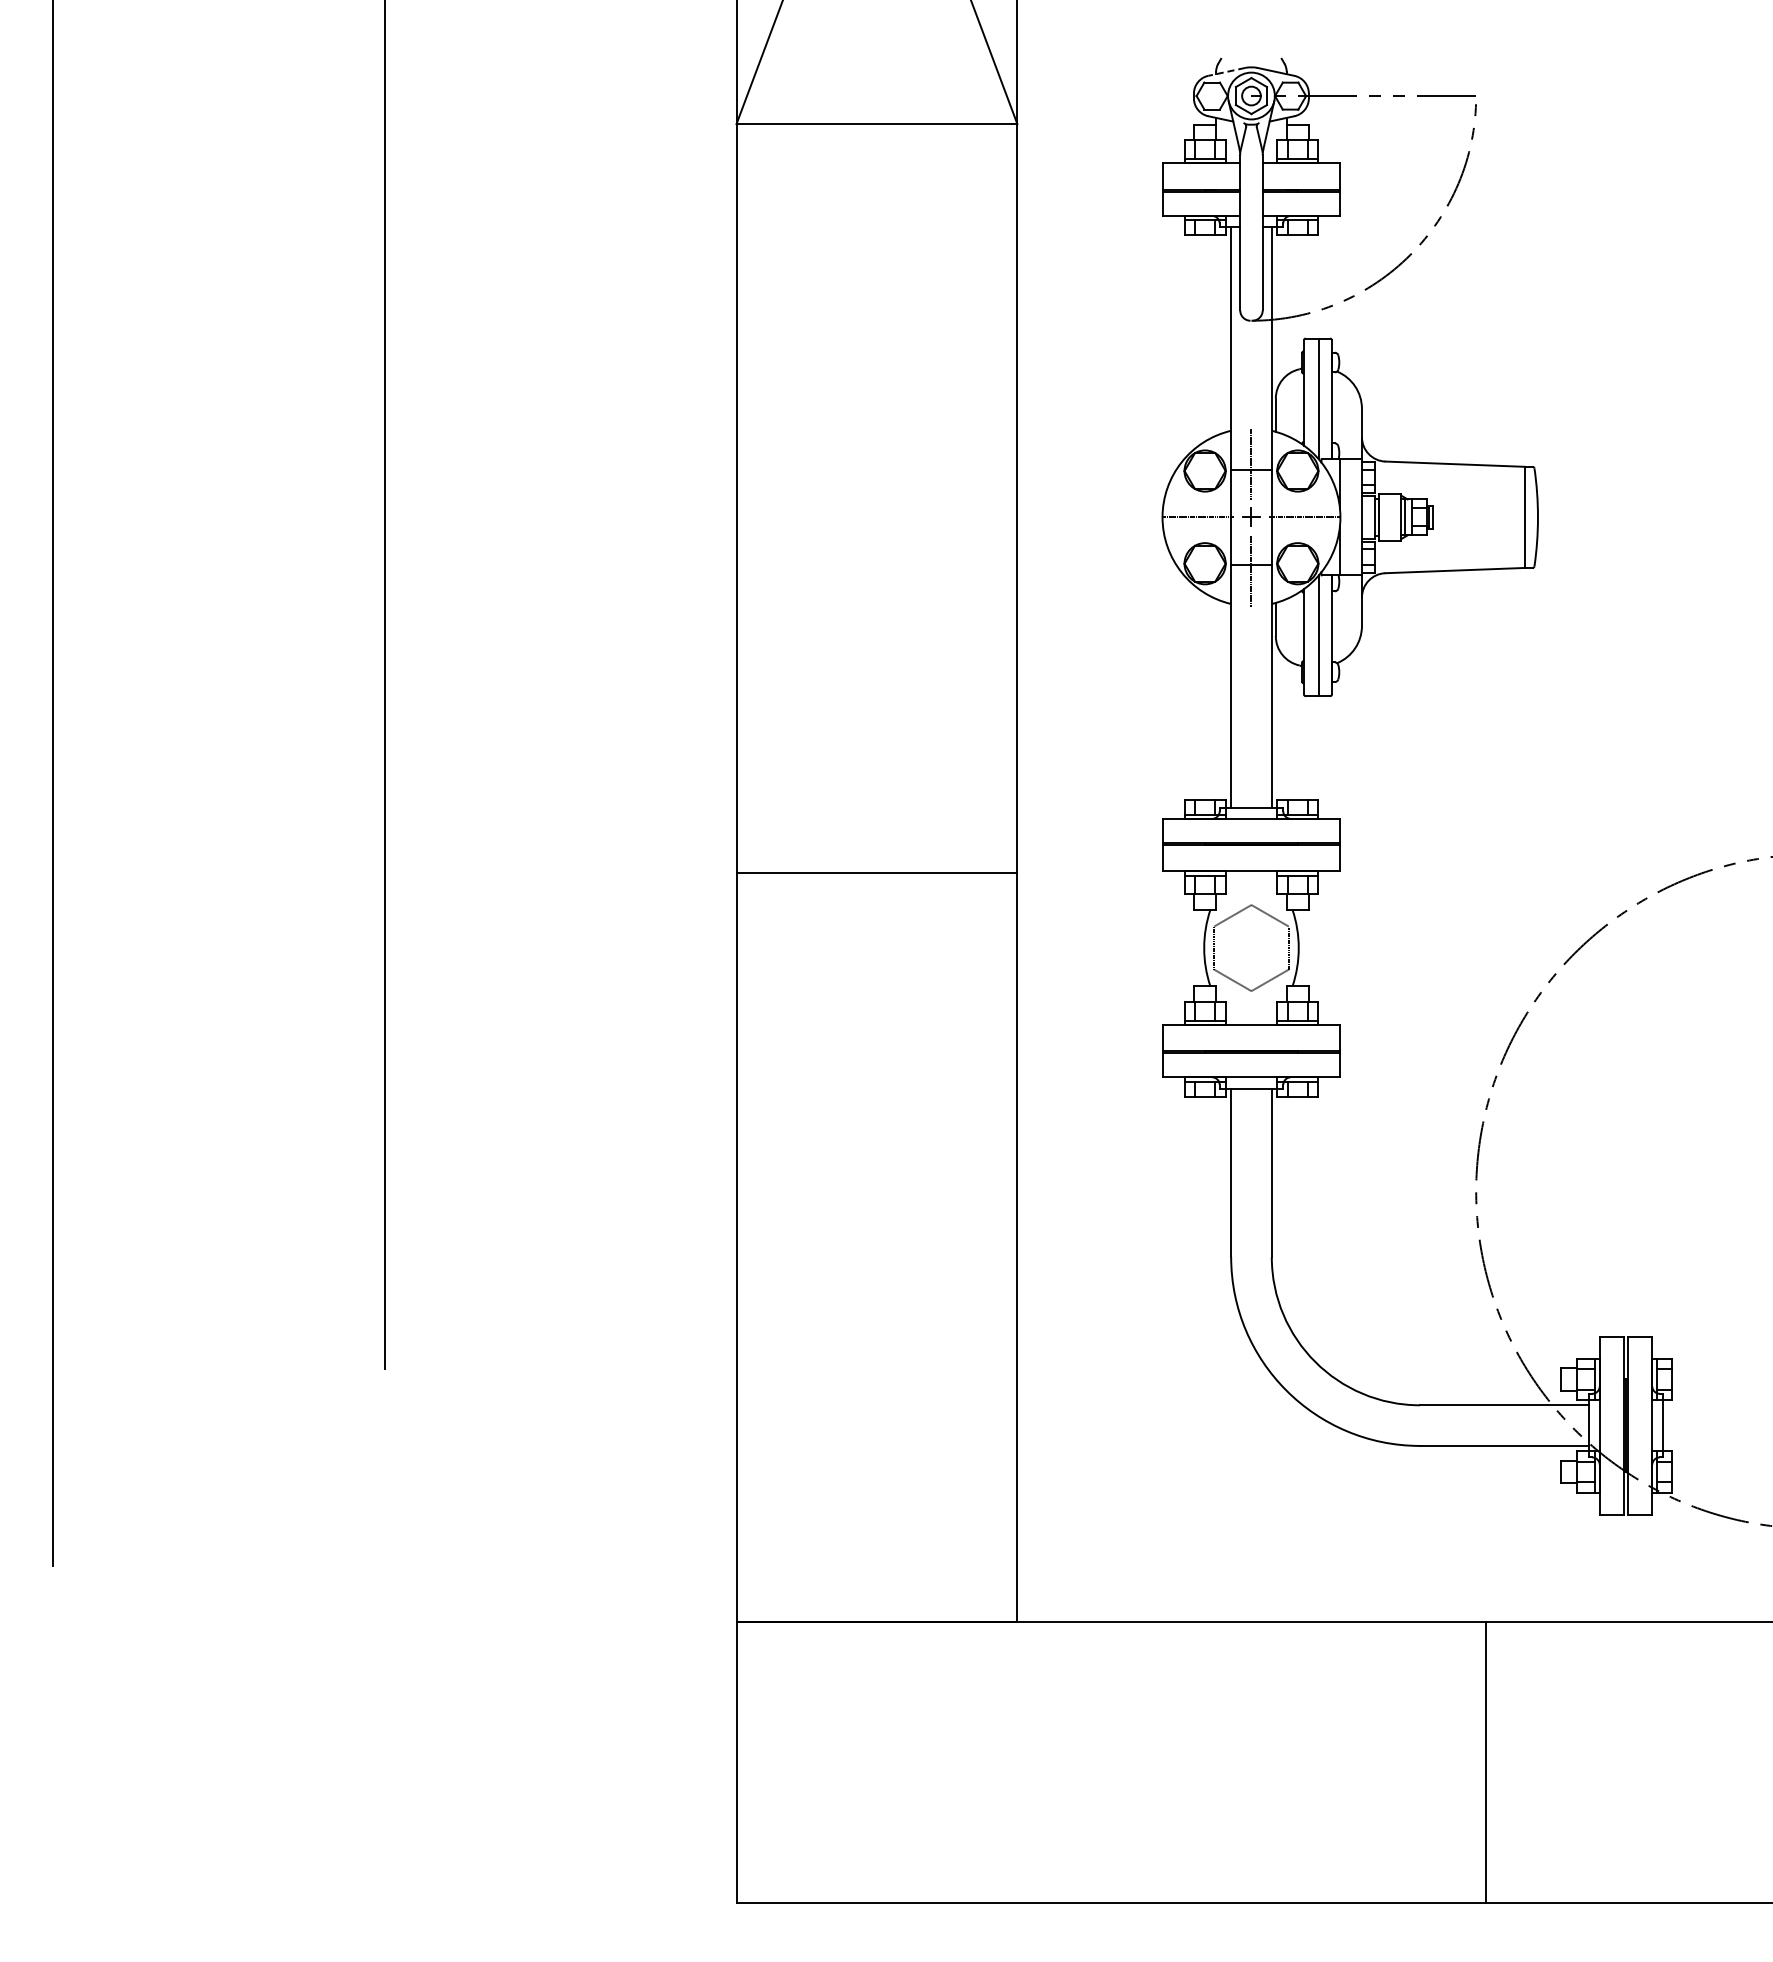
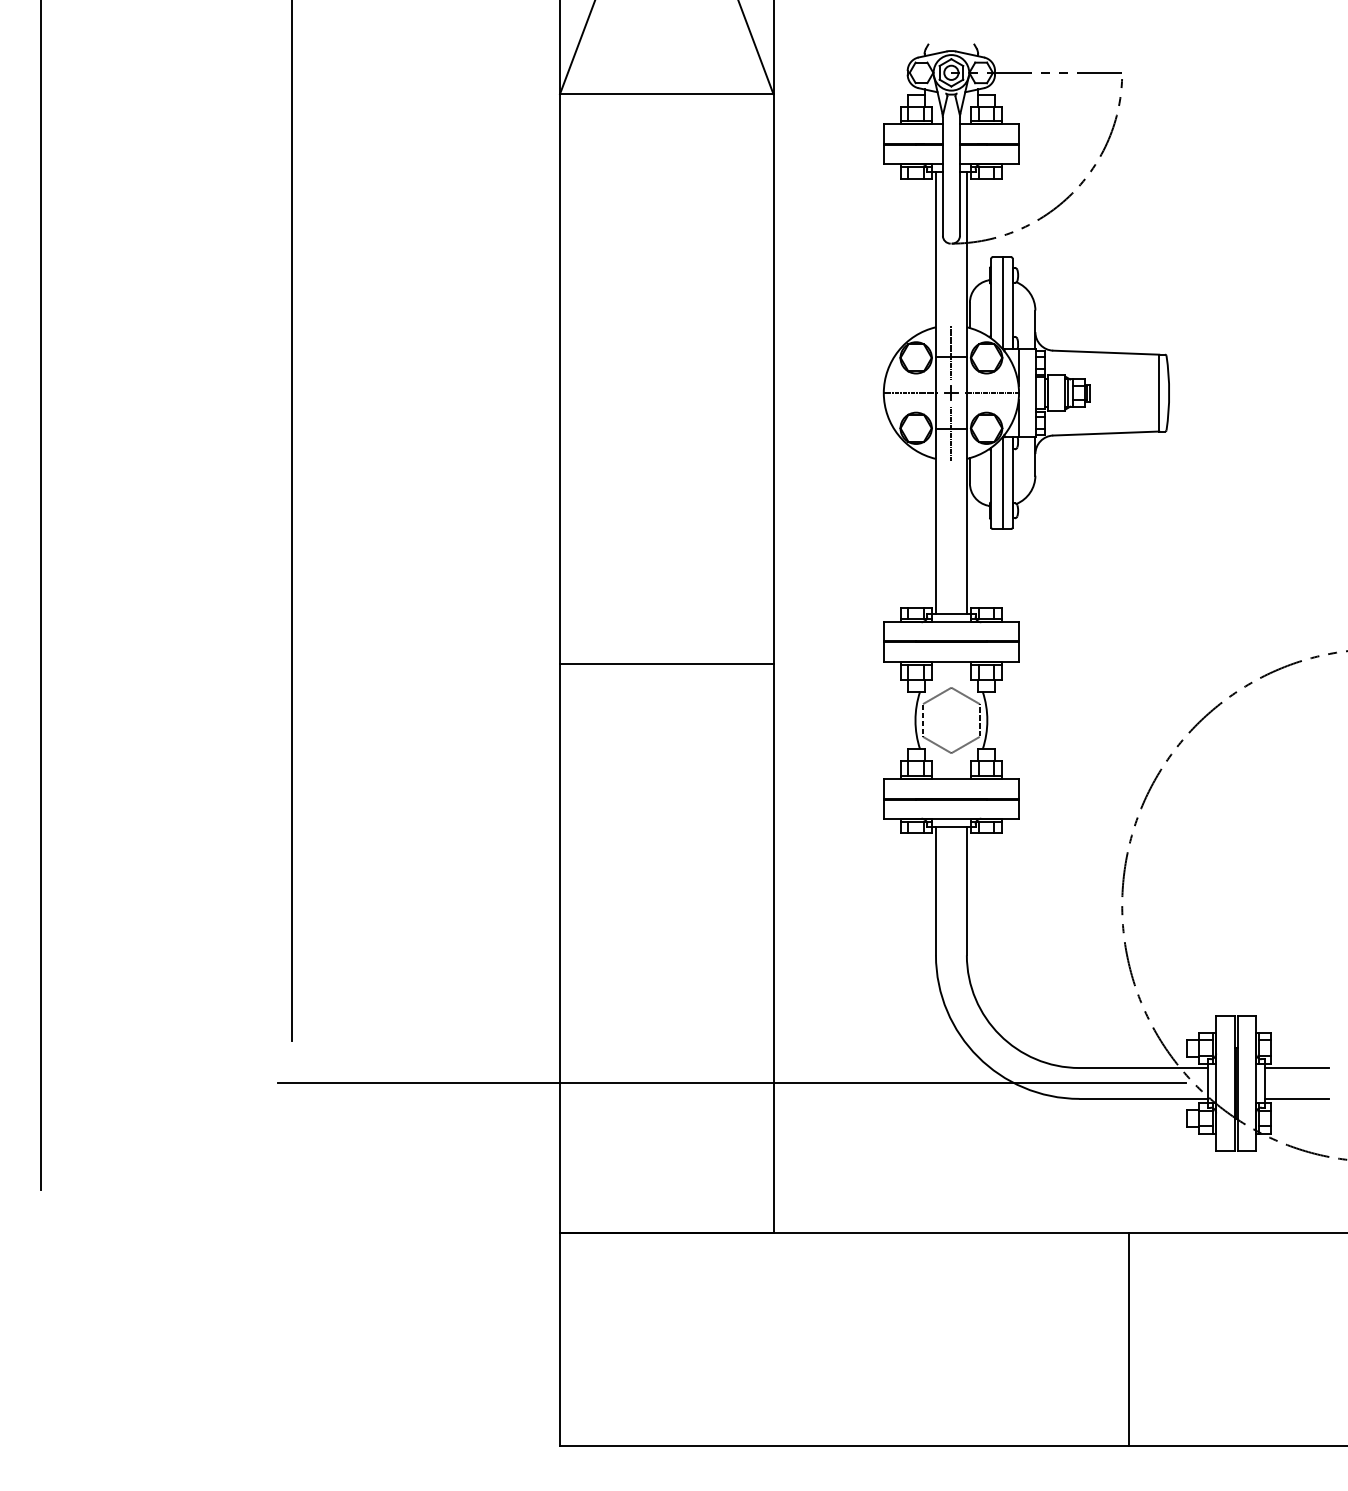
line: (1226, 71) -> (932, 54), dashed -> solid
line: (1705, 1405) -> (1296, 1068), added
line: (962, 1425) -> (731, 1083), added
line: (1705, 1445) -> (1296, 1098), added

